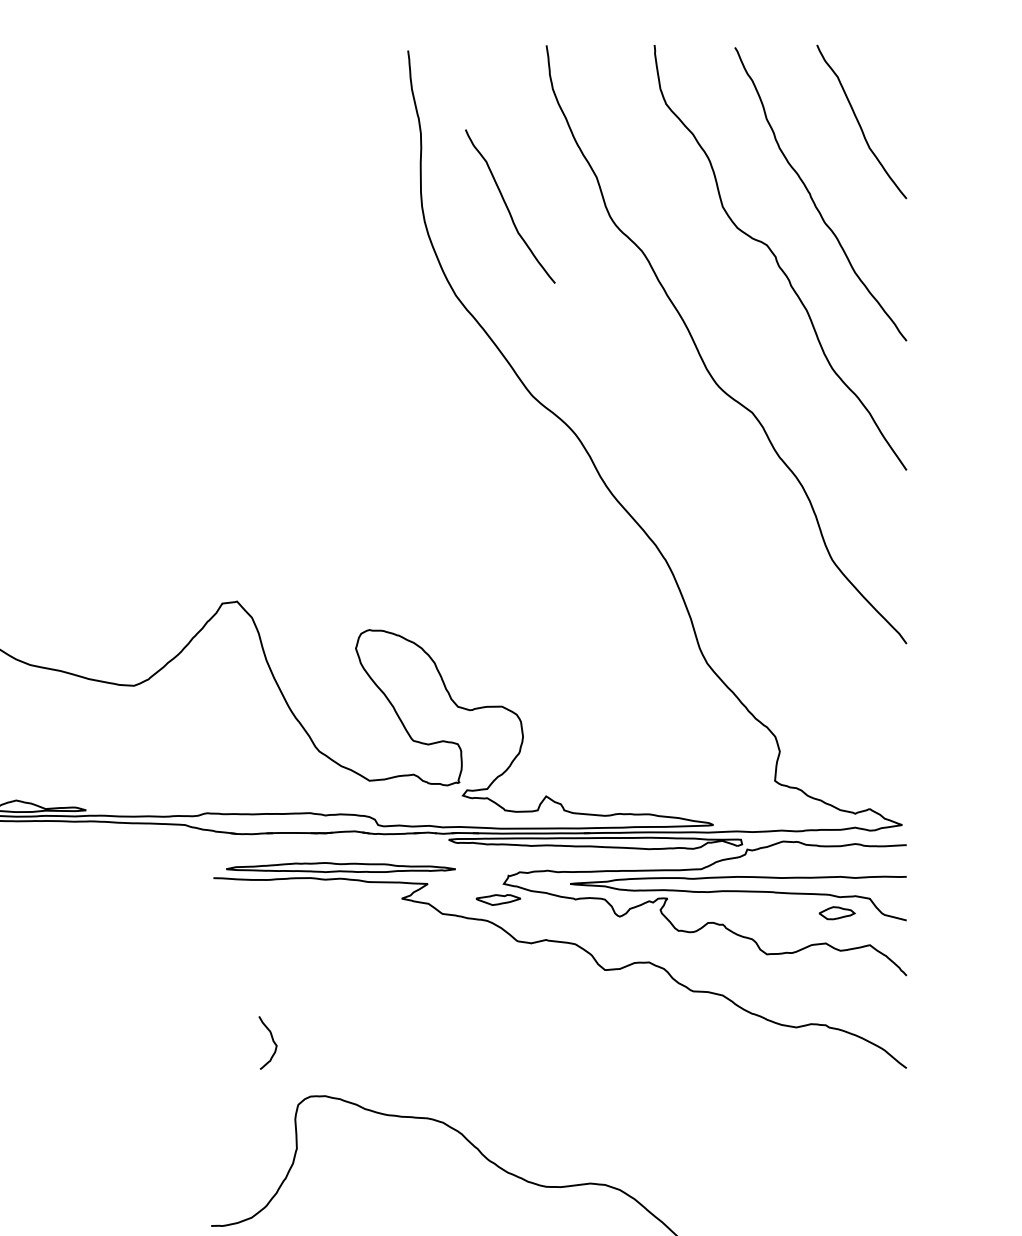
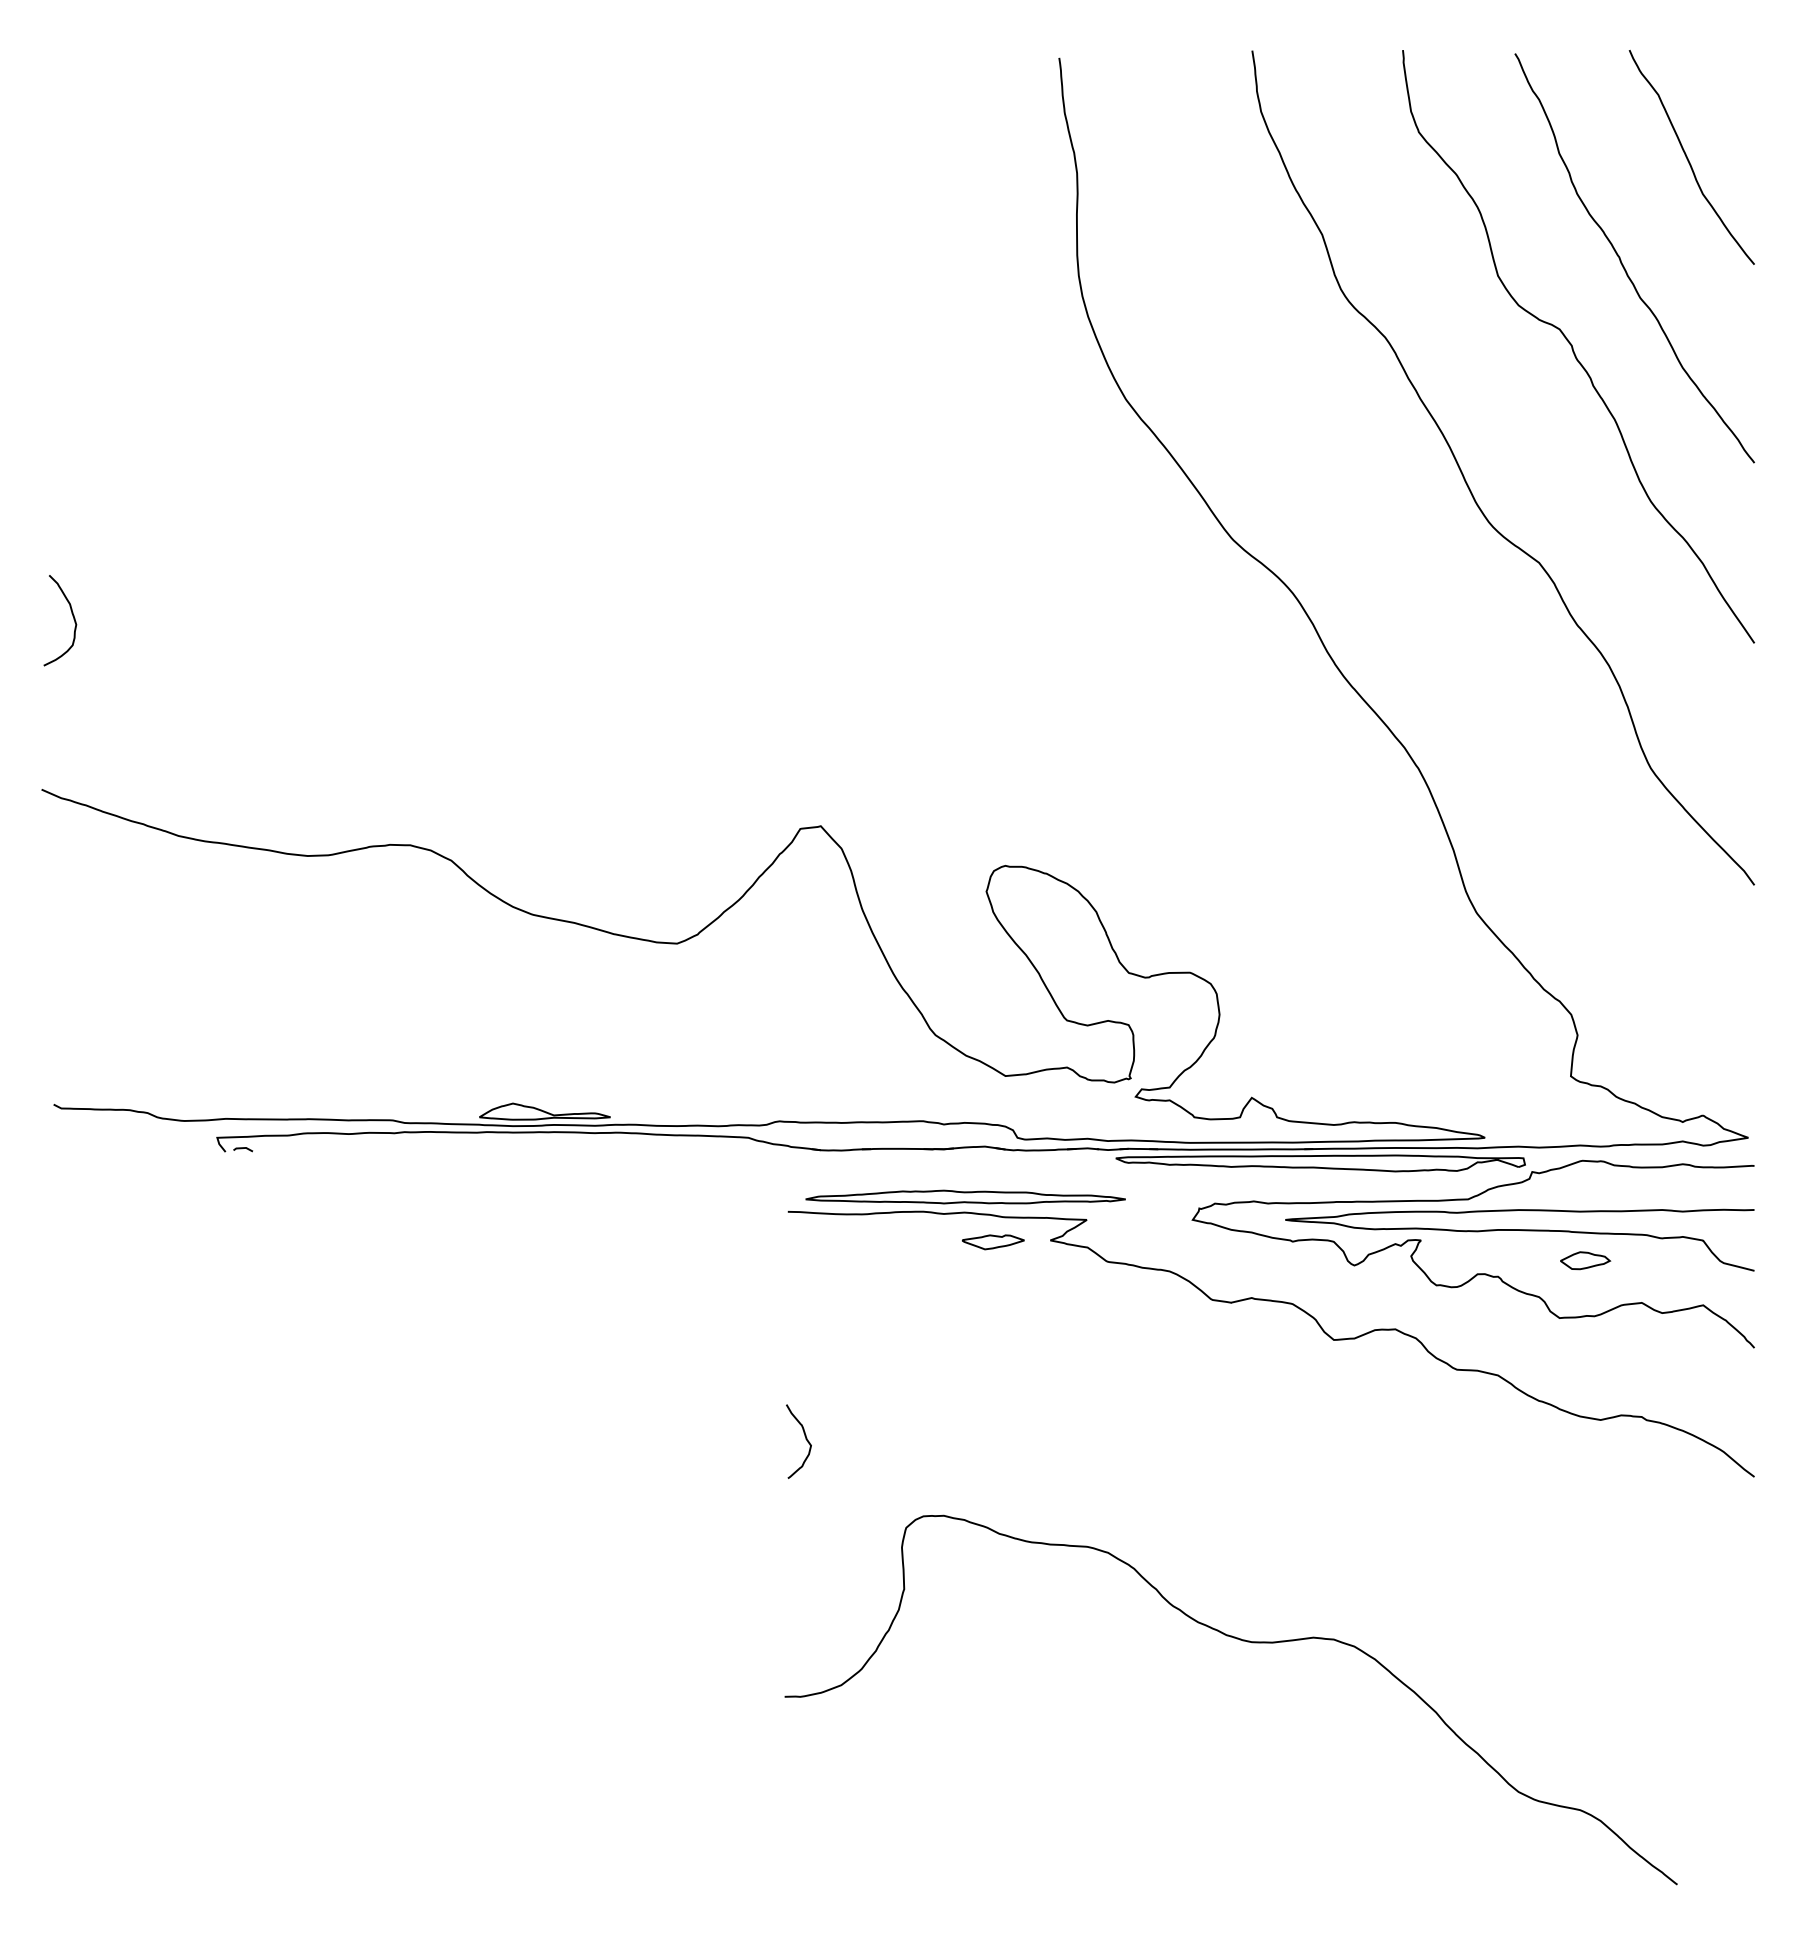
curve: (507, 207) -> (1198, 276), removed
part: (497, 900) -> (992, 1242), moved
part: (837, 913) -> (1585, 1260), moved
curve: (272, 1041) -> (805, 1439), moved

